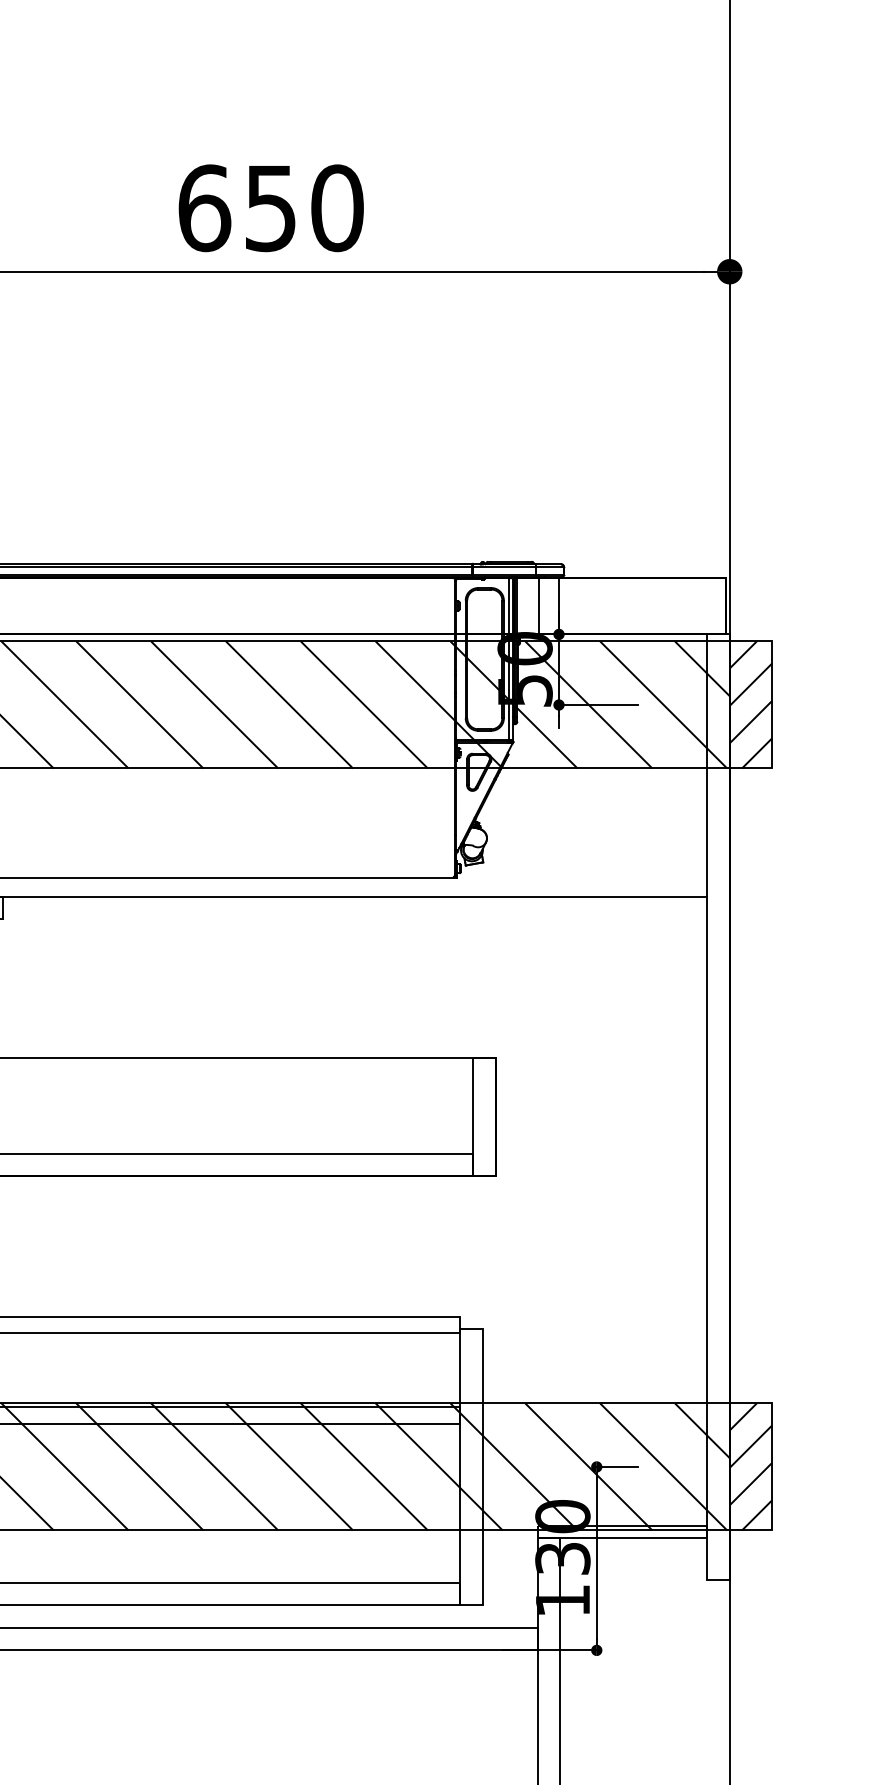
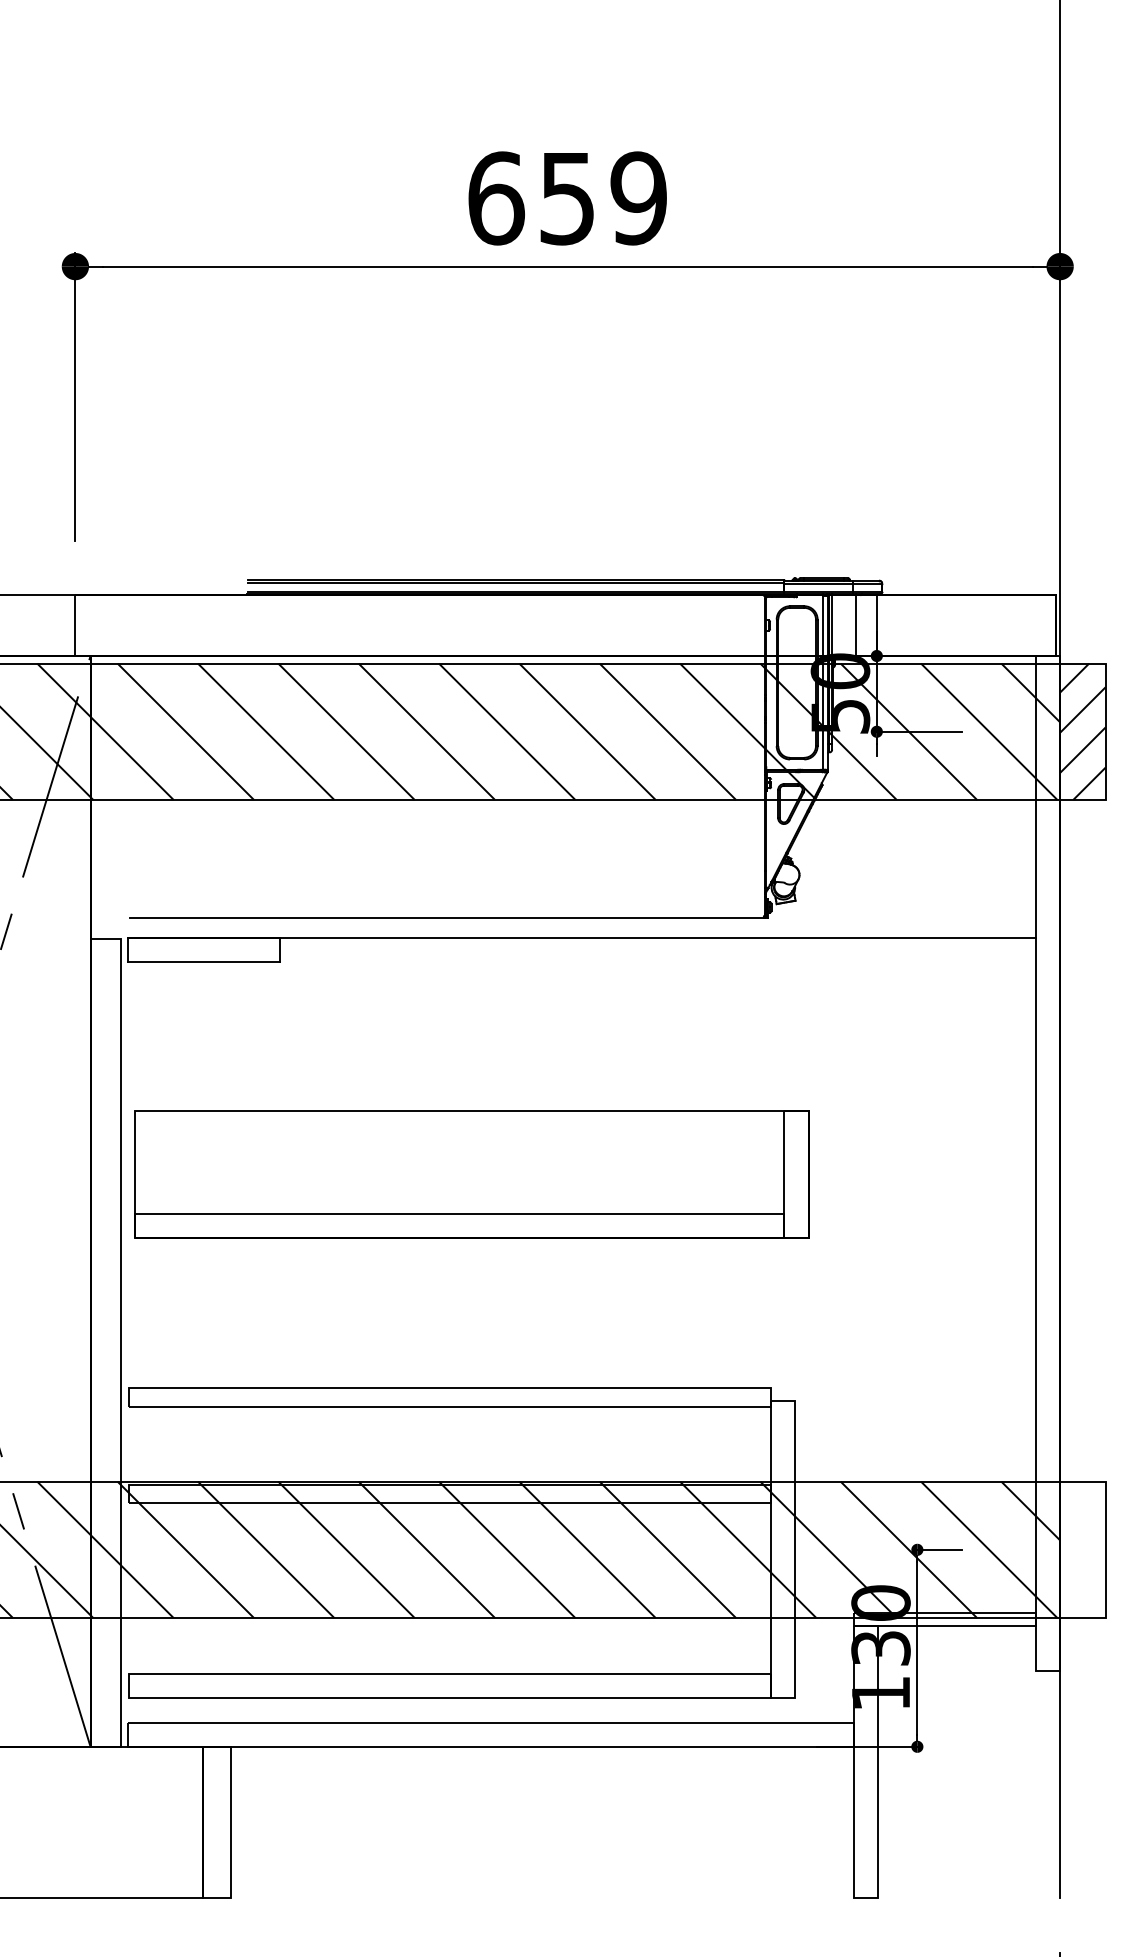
text: (337, 208) -> (638, 198), 650 -> 659
hatch: (750, 1466) -> (1082, 1549), removed

